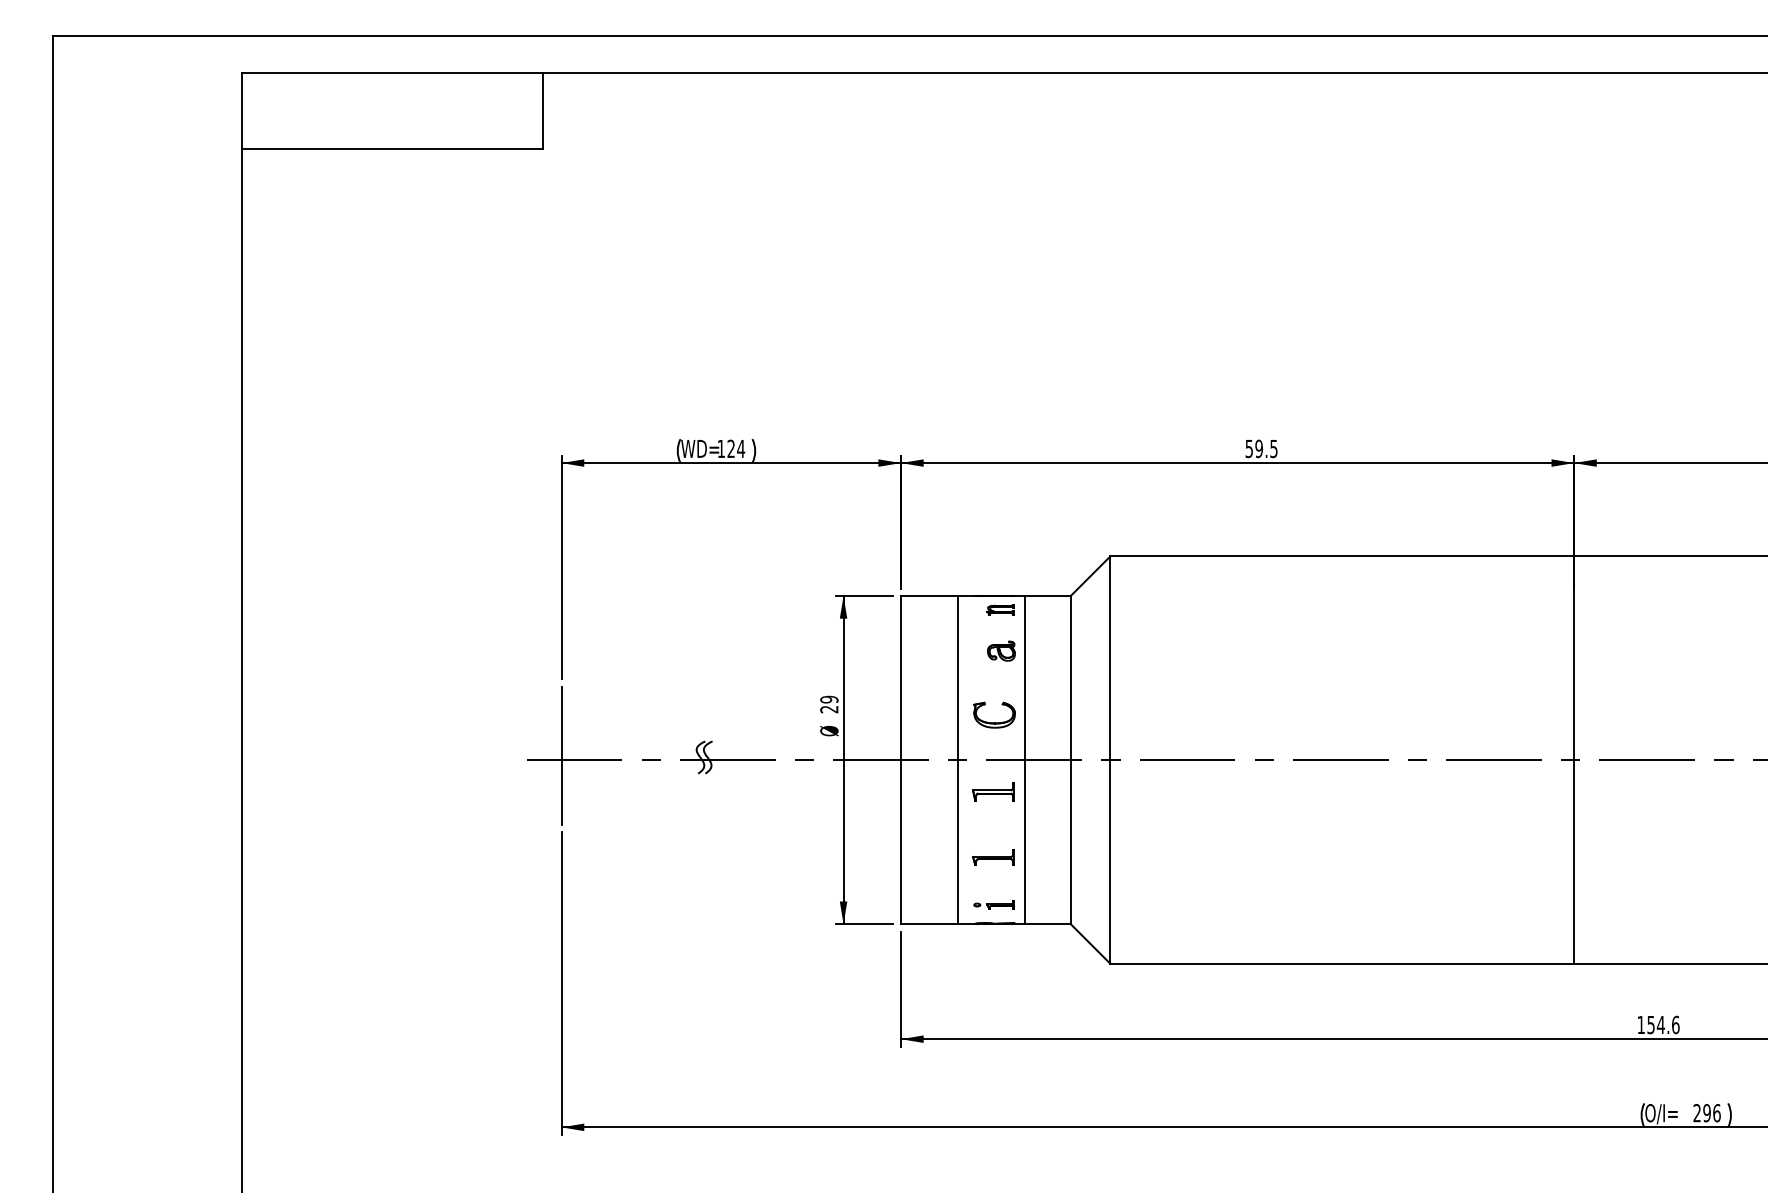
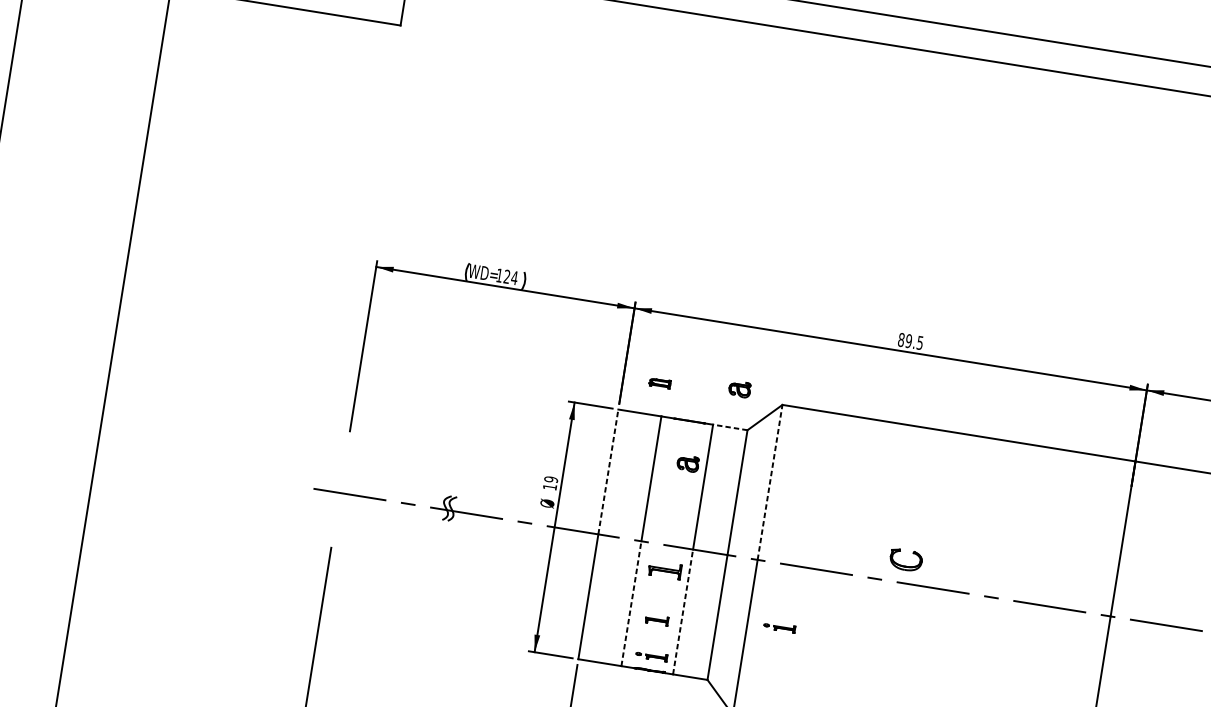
text: (1249, 448) -> (901, 339), 59.5 -> 89.5
part: (1052, 544) -> (739, 388), added
line: (1048, 596) -> (730, 427), solid -> dashed
part: (1000, 609) -> (659, 382), moved
line: (1110, 658) -> (770, 482), solid -> dashed
line: (901, 677) -> (608, 471), solid -> dashed
text: (829, 709) -> (550, 487), 29 -> 19
part: (994, 722) -> (905, 565), moved
line: (561, 755) -> (340, 489), removed
line: (957, 841) -> (631, 603), solid -> dashed
line: (1025, 841) -> (683, 611), solid -> dashed
part: (1151, 841) -> (779, 626), added
part: (993, 857) -> (656, 619), size x0.7

